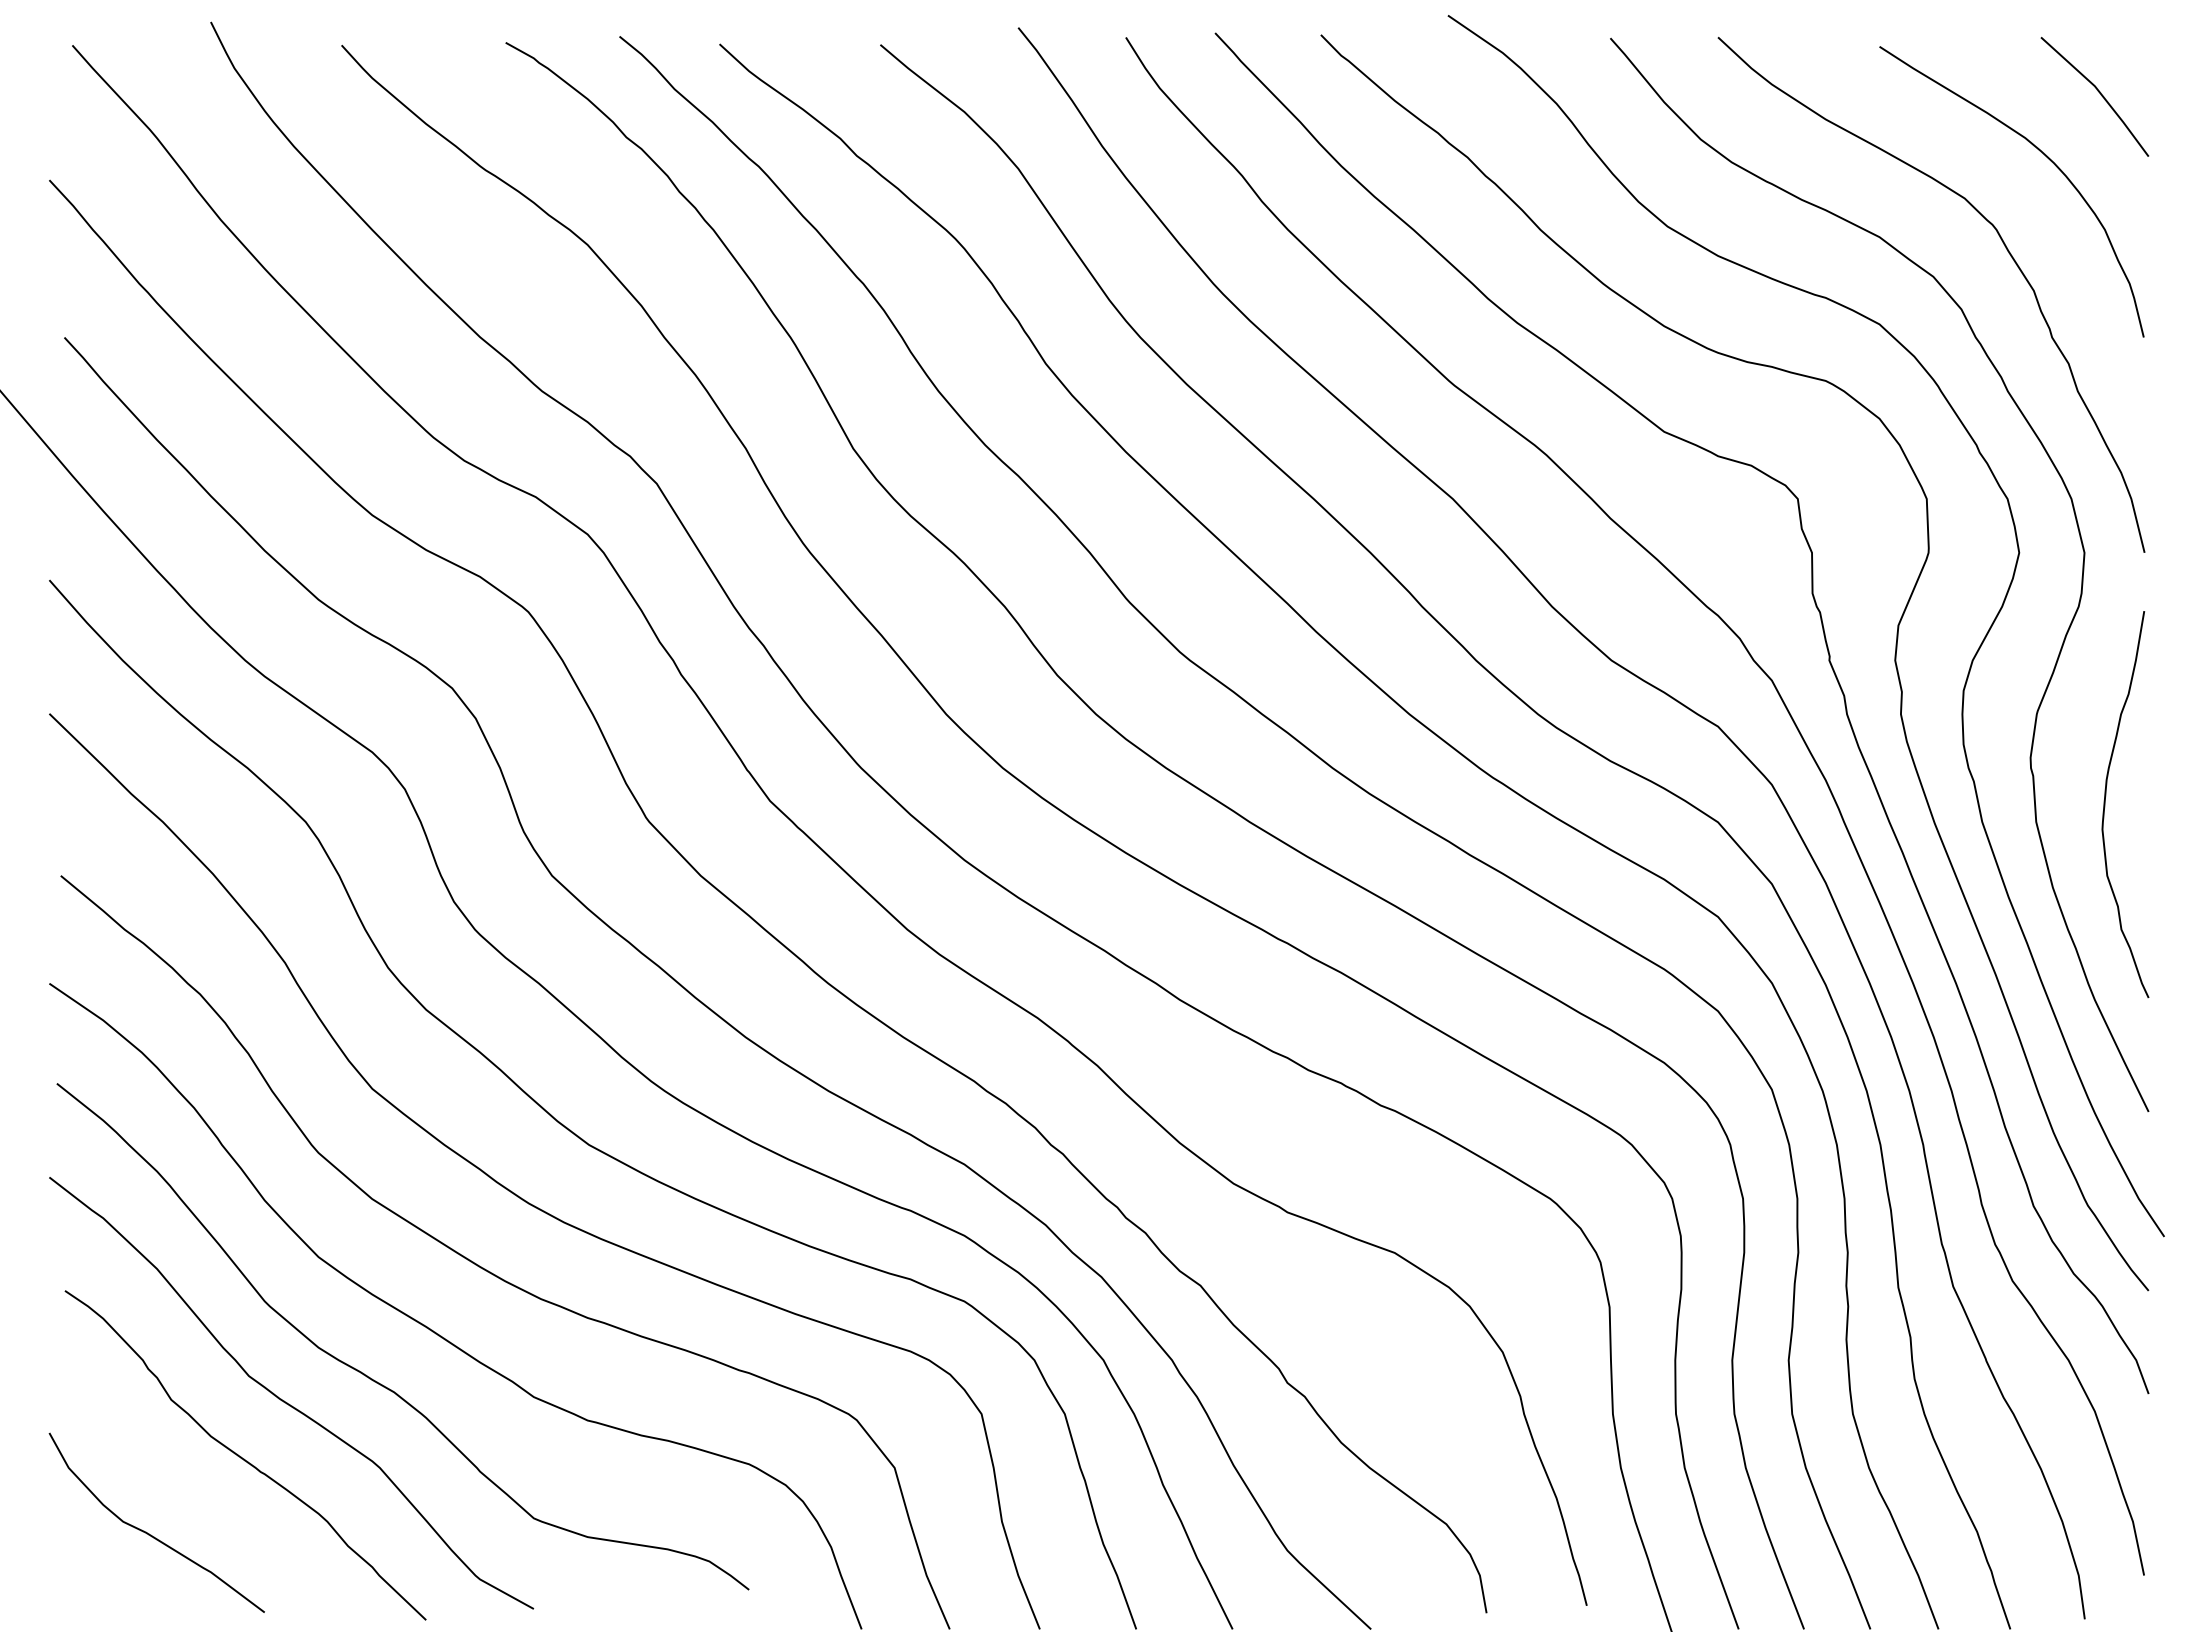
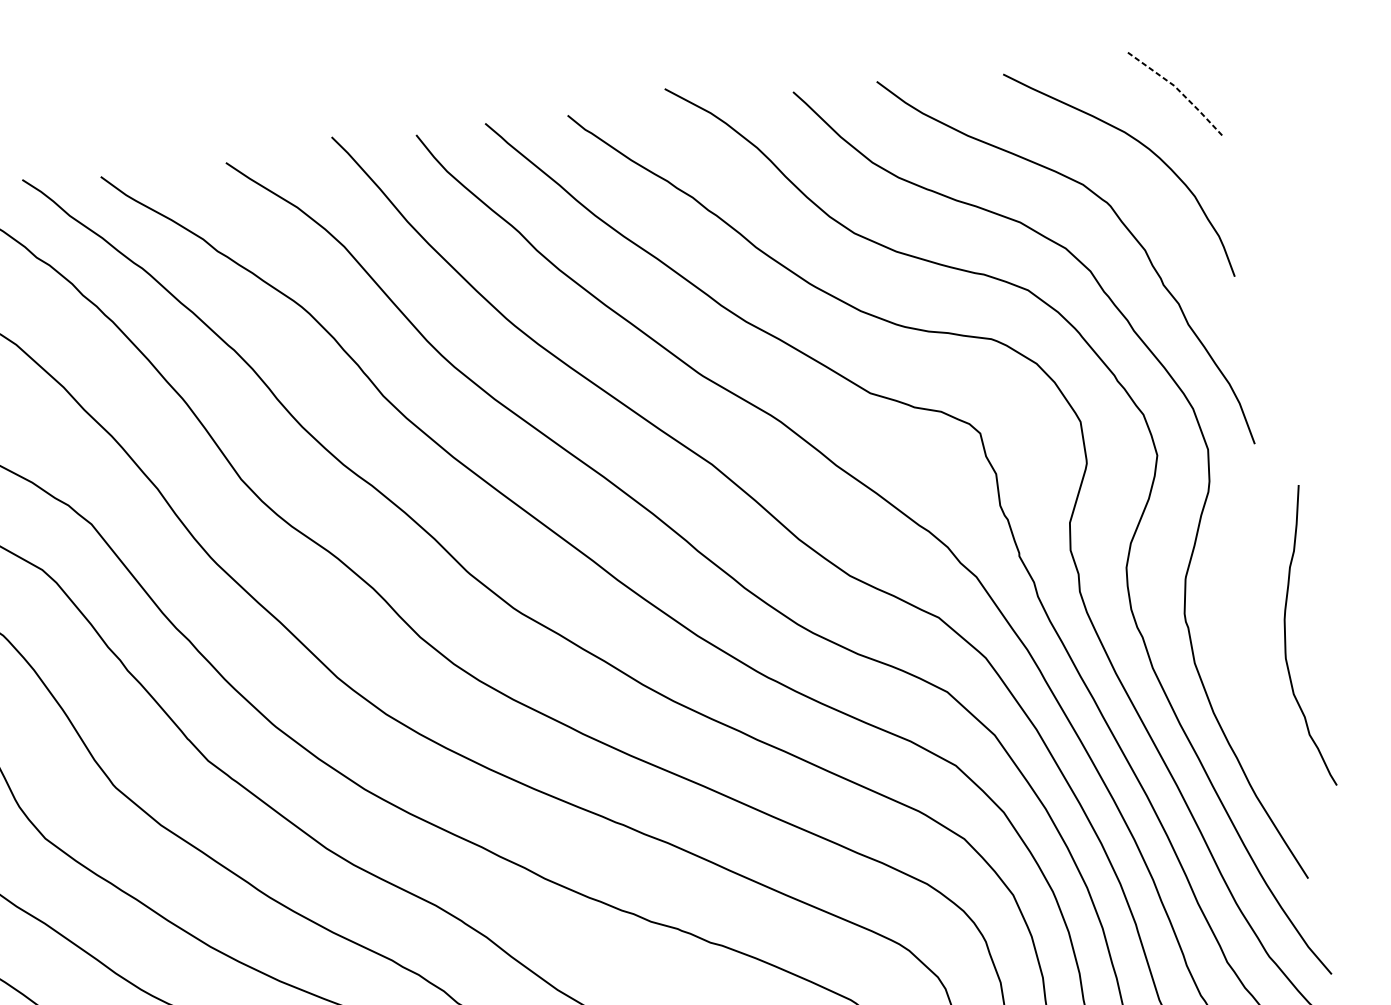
line: (2099, 92) -> (1178, 90), solid -> dashed
curve: (2105, 804) -> (1285, 638), moved

